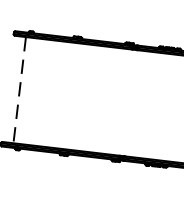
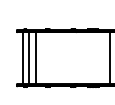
line: (18, 90) -> (22, 58), dashed -> solid
line: (31, 92) -> (28, 58), added
line: (45, 93) -> (35, 58), added

